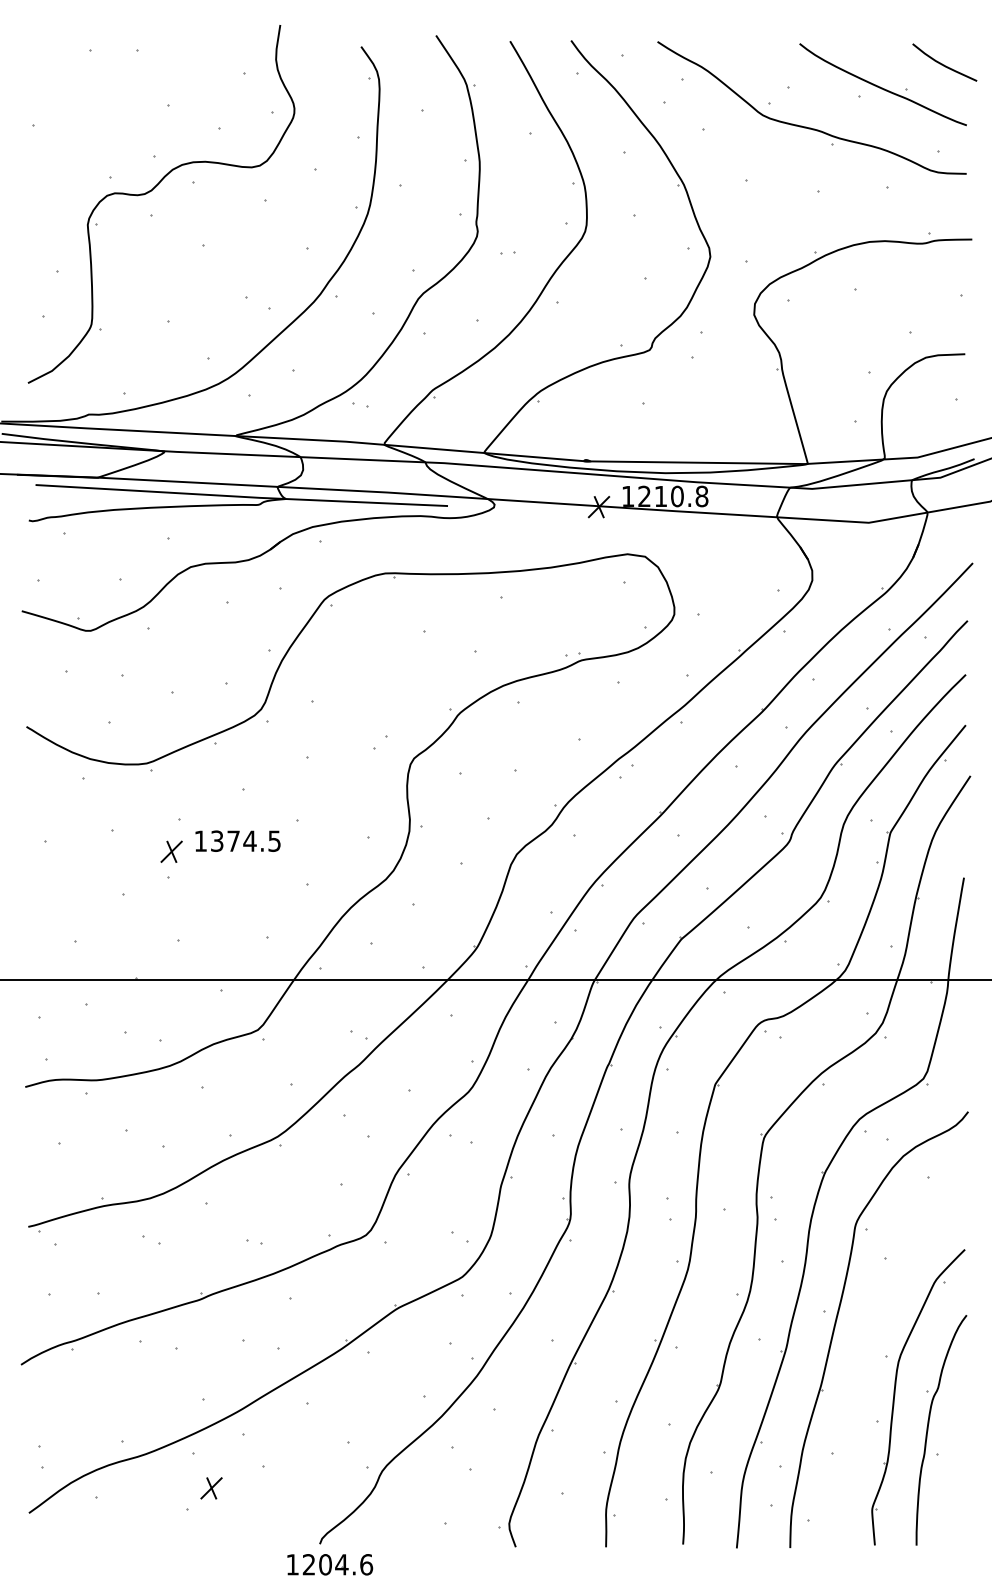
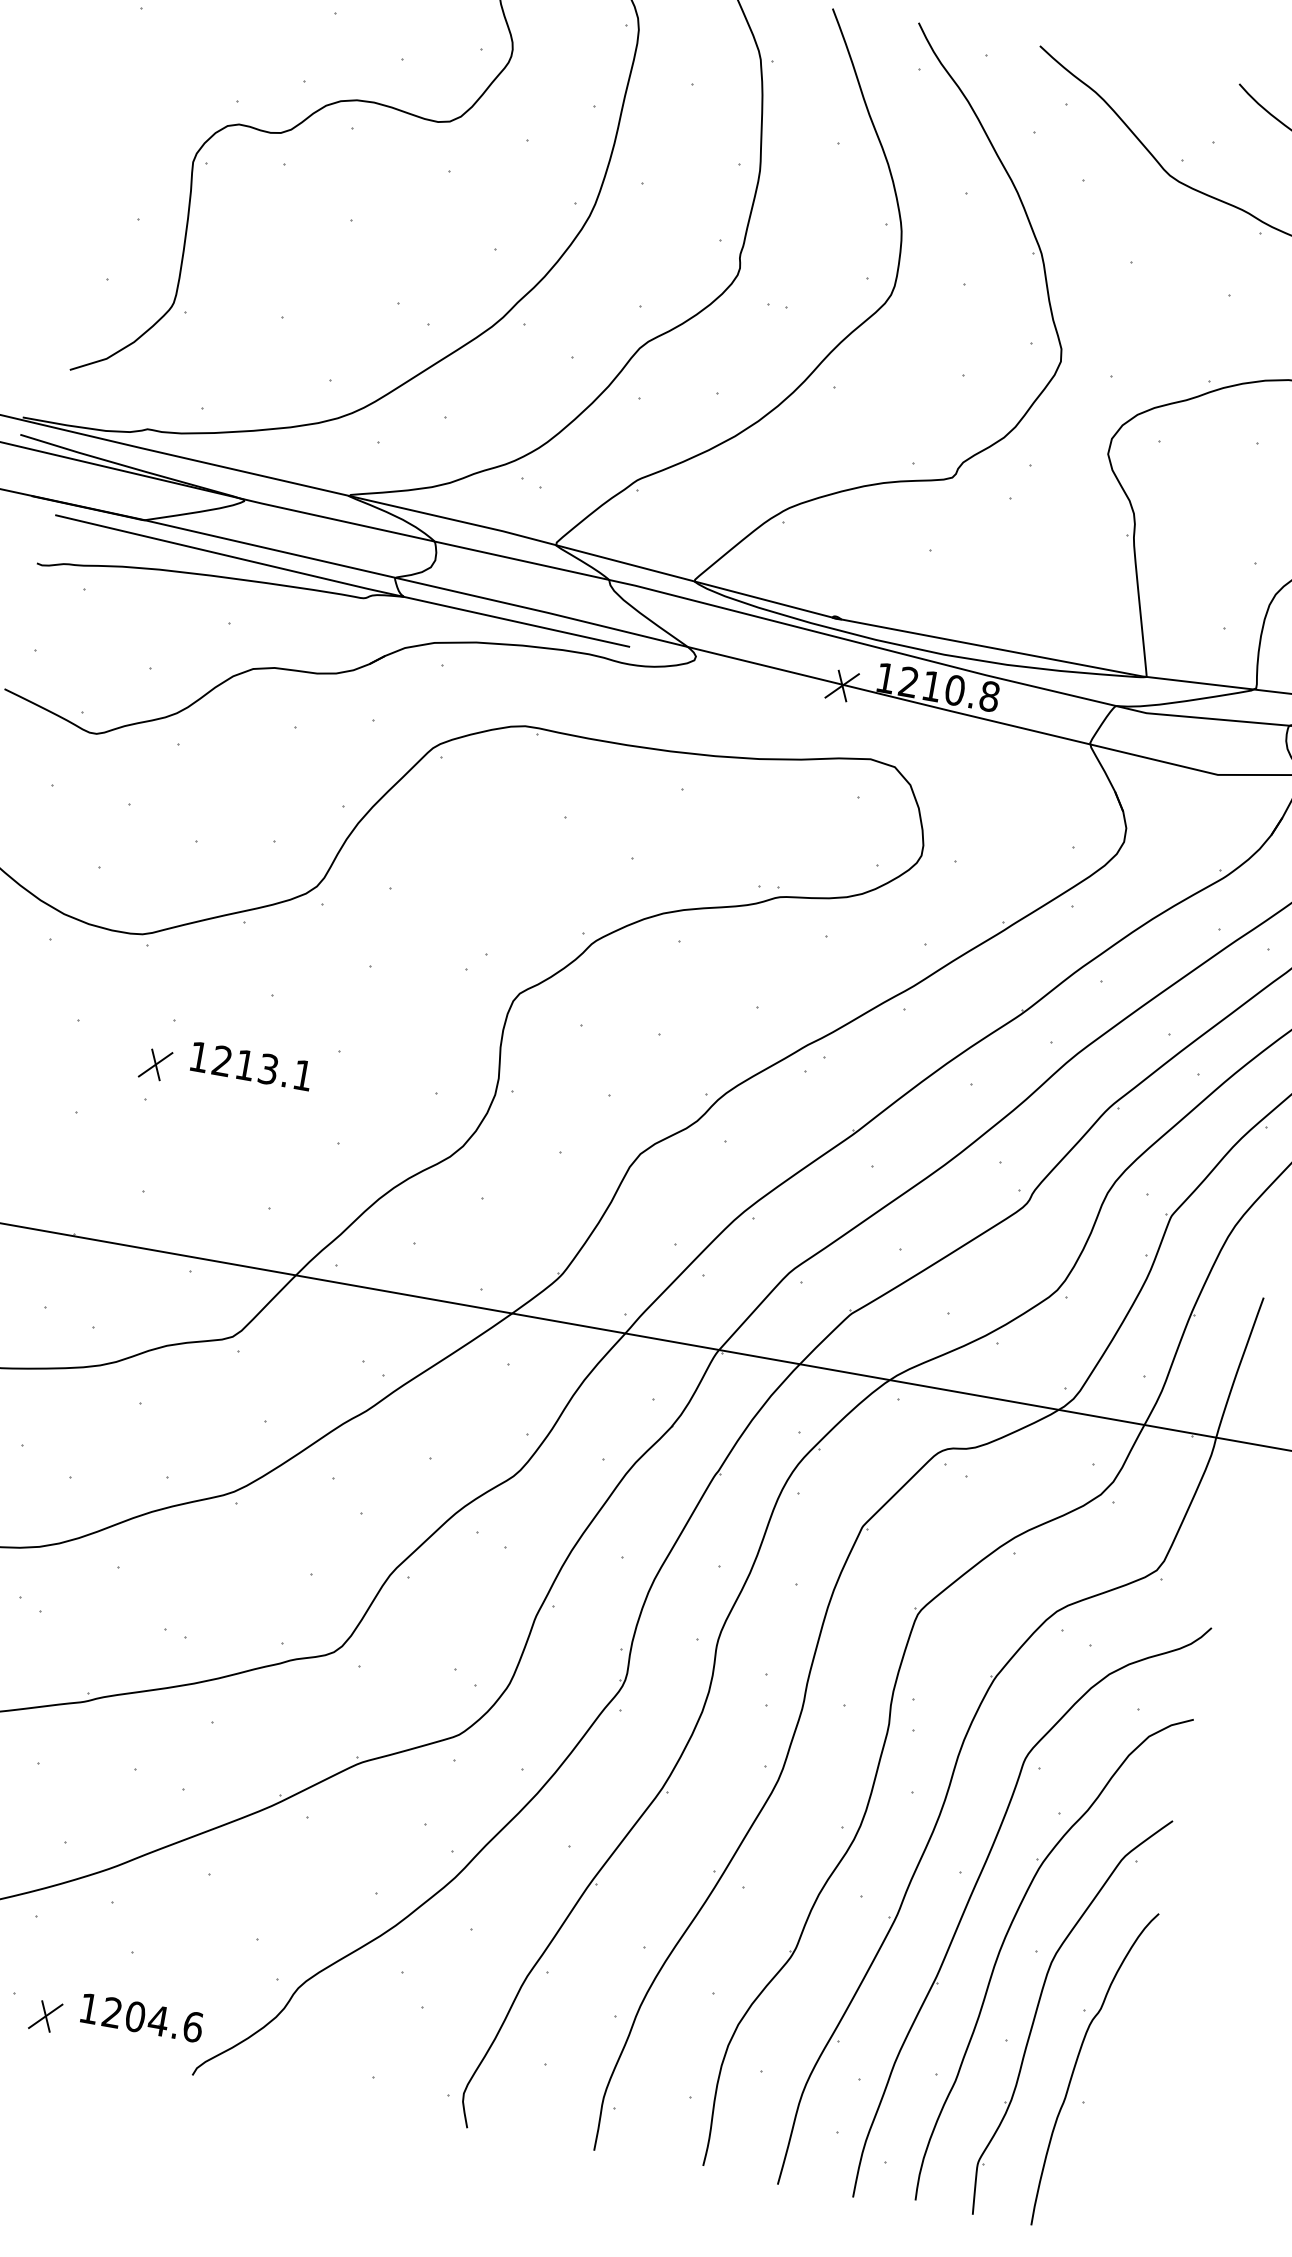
text: (245, 840) -> (262, 1067), 1374.5 -> 1213.1
part: (864, 1352) -> (1005, 1940), added
part: (211, 1488) -> (45, 2016), moved
part: (330, 1564) -> (142, 2017), moved

